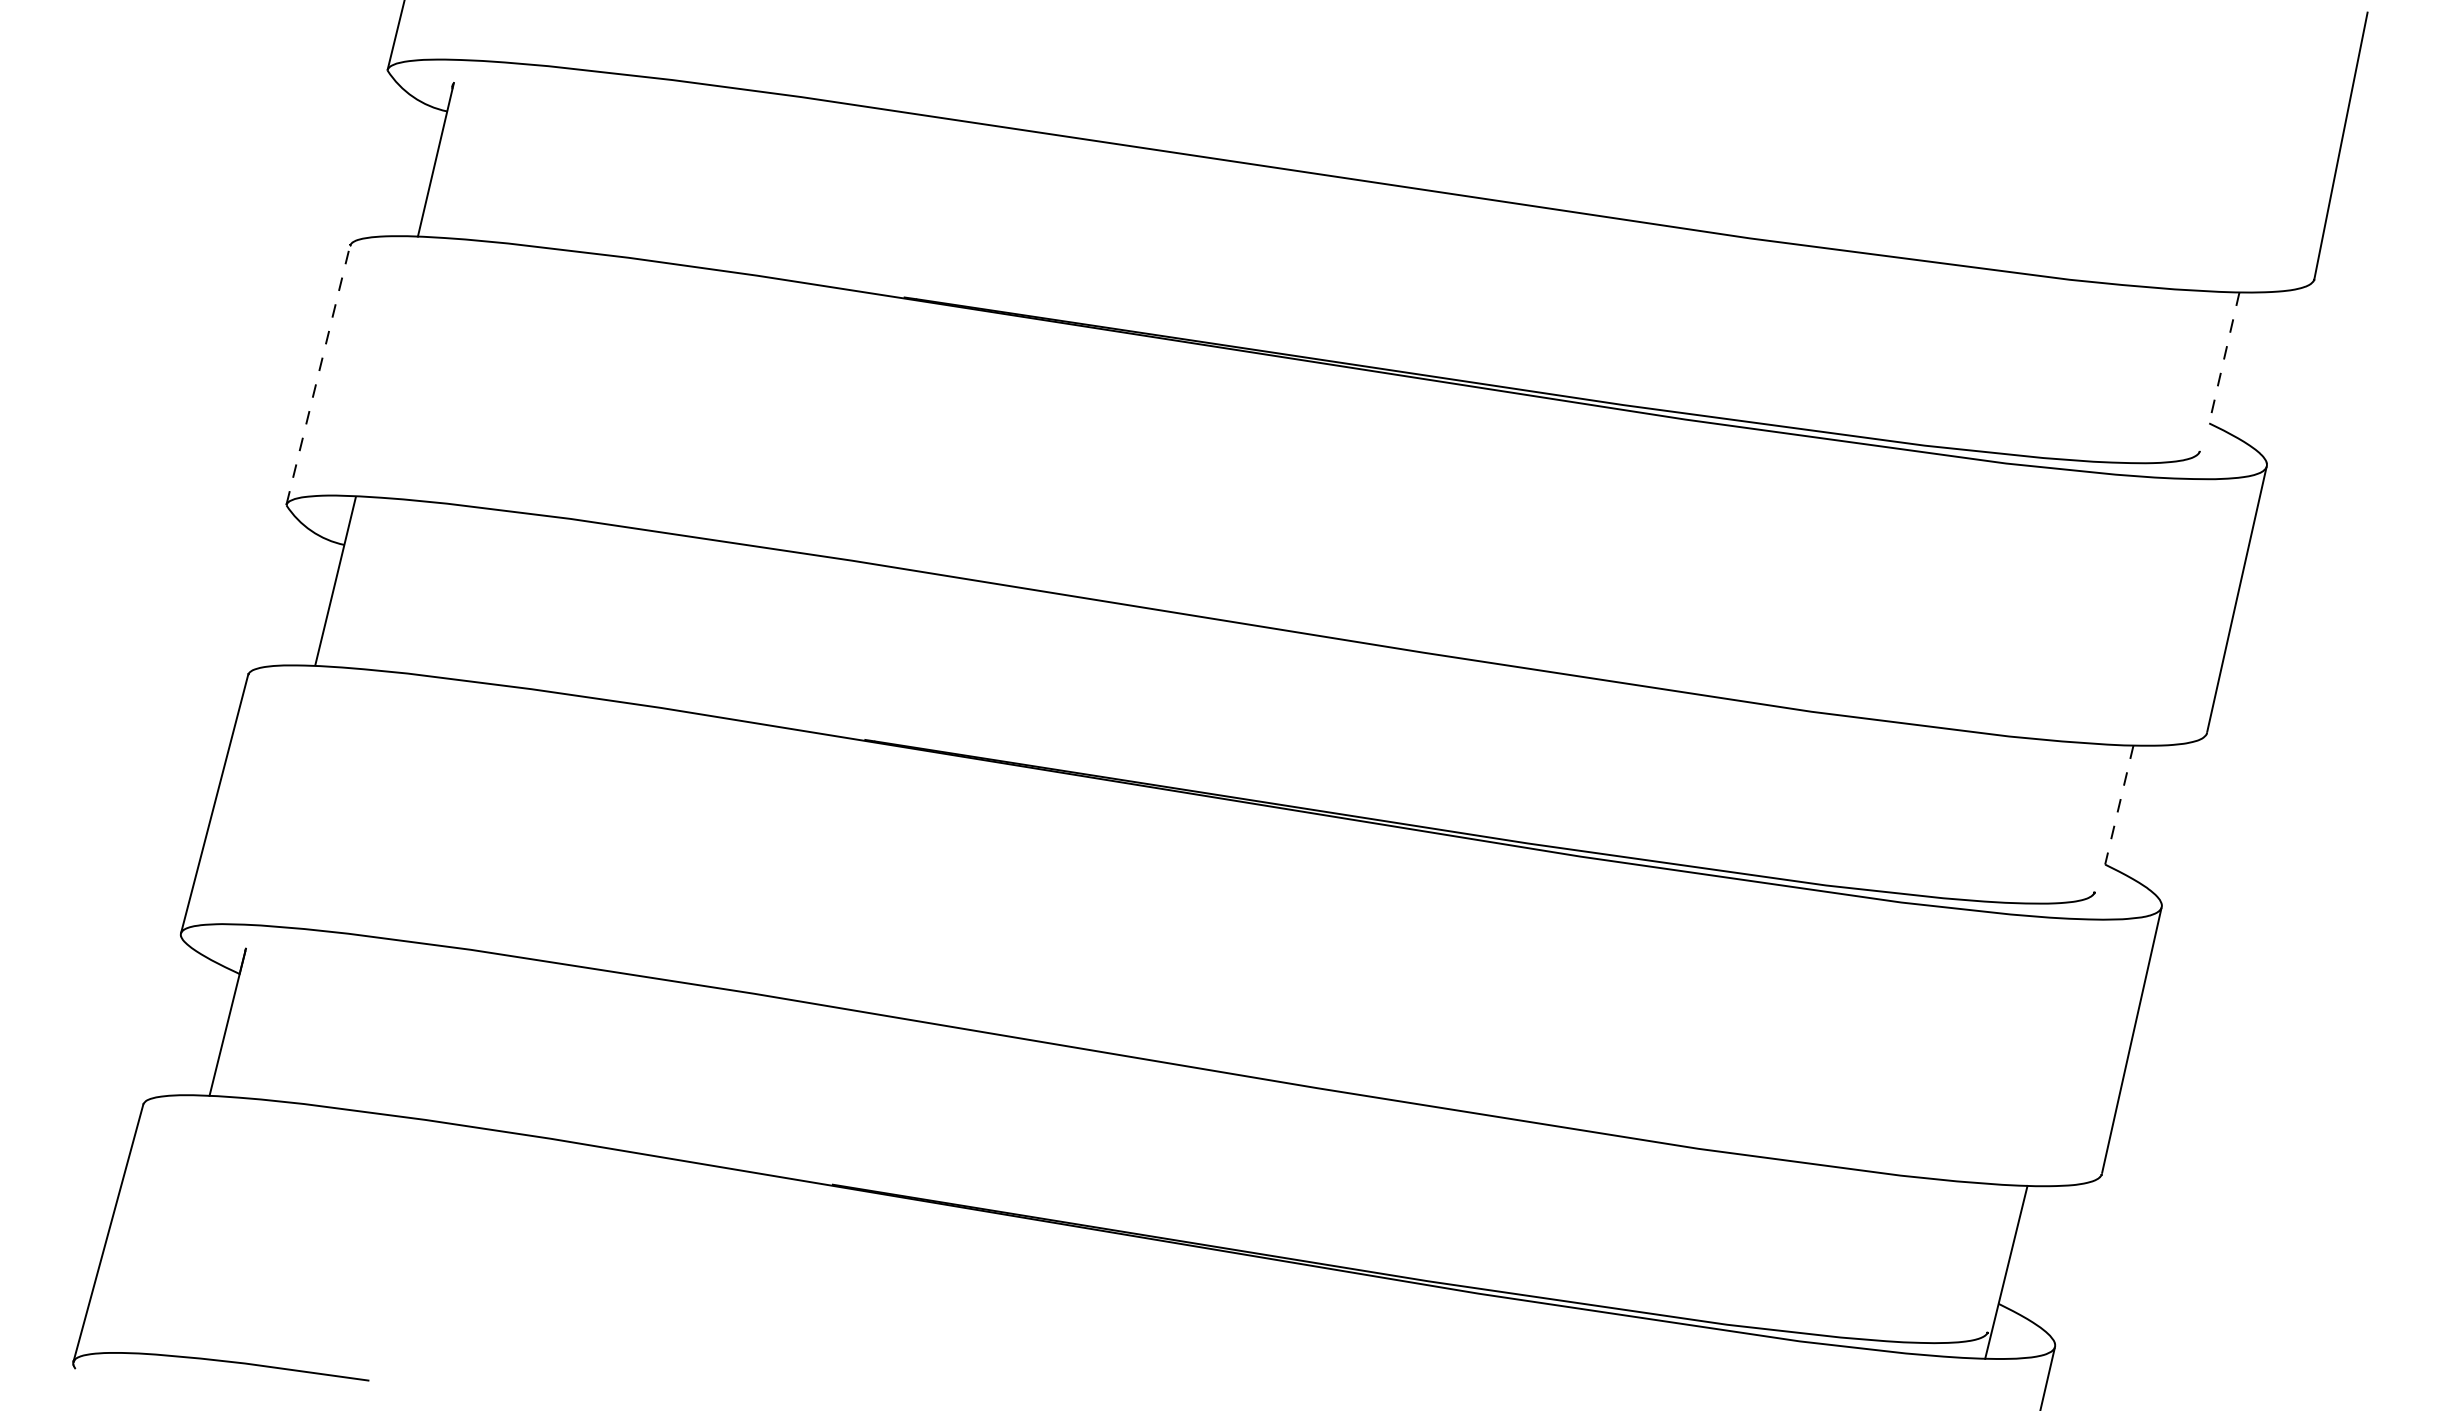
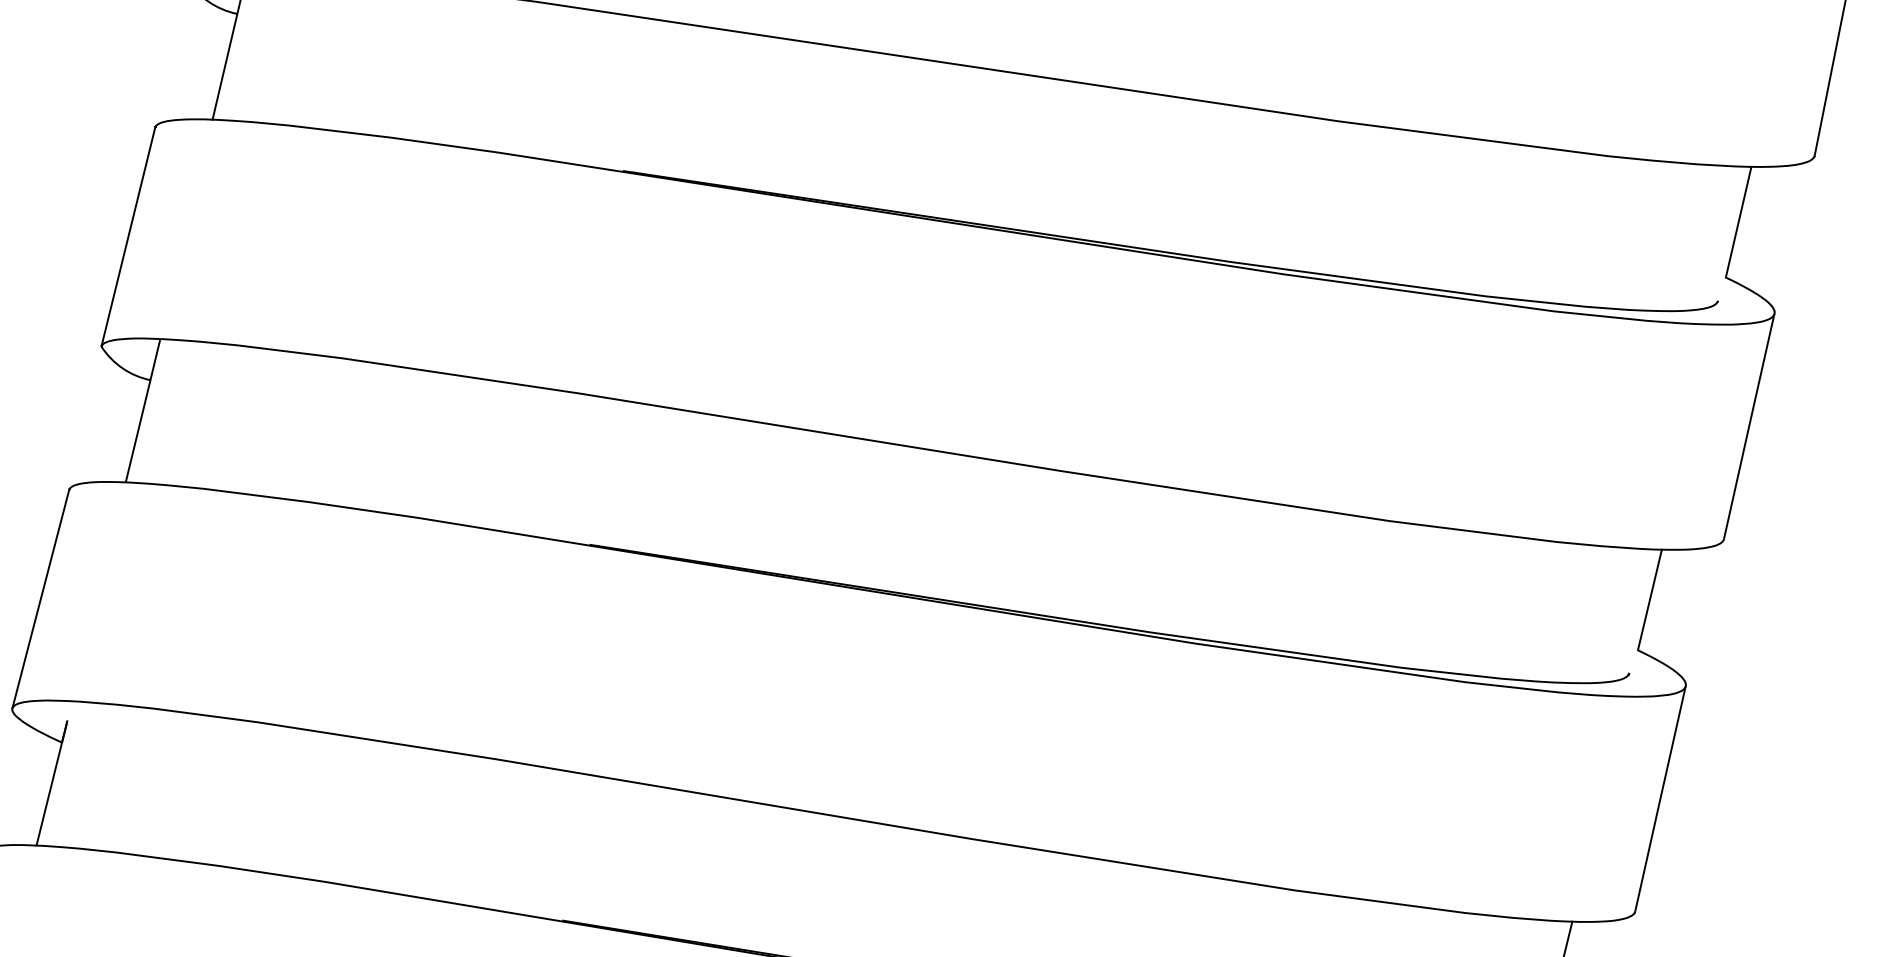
line: (2224, 358) -> (1738, 222), dashed -> solid
line: (318, 374) -> (128, 236), dashed -> solid
line: (2119, 805) -> (1650, 600), dashed -> solid

